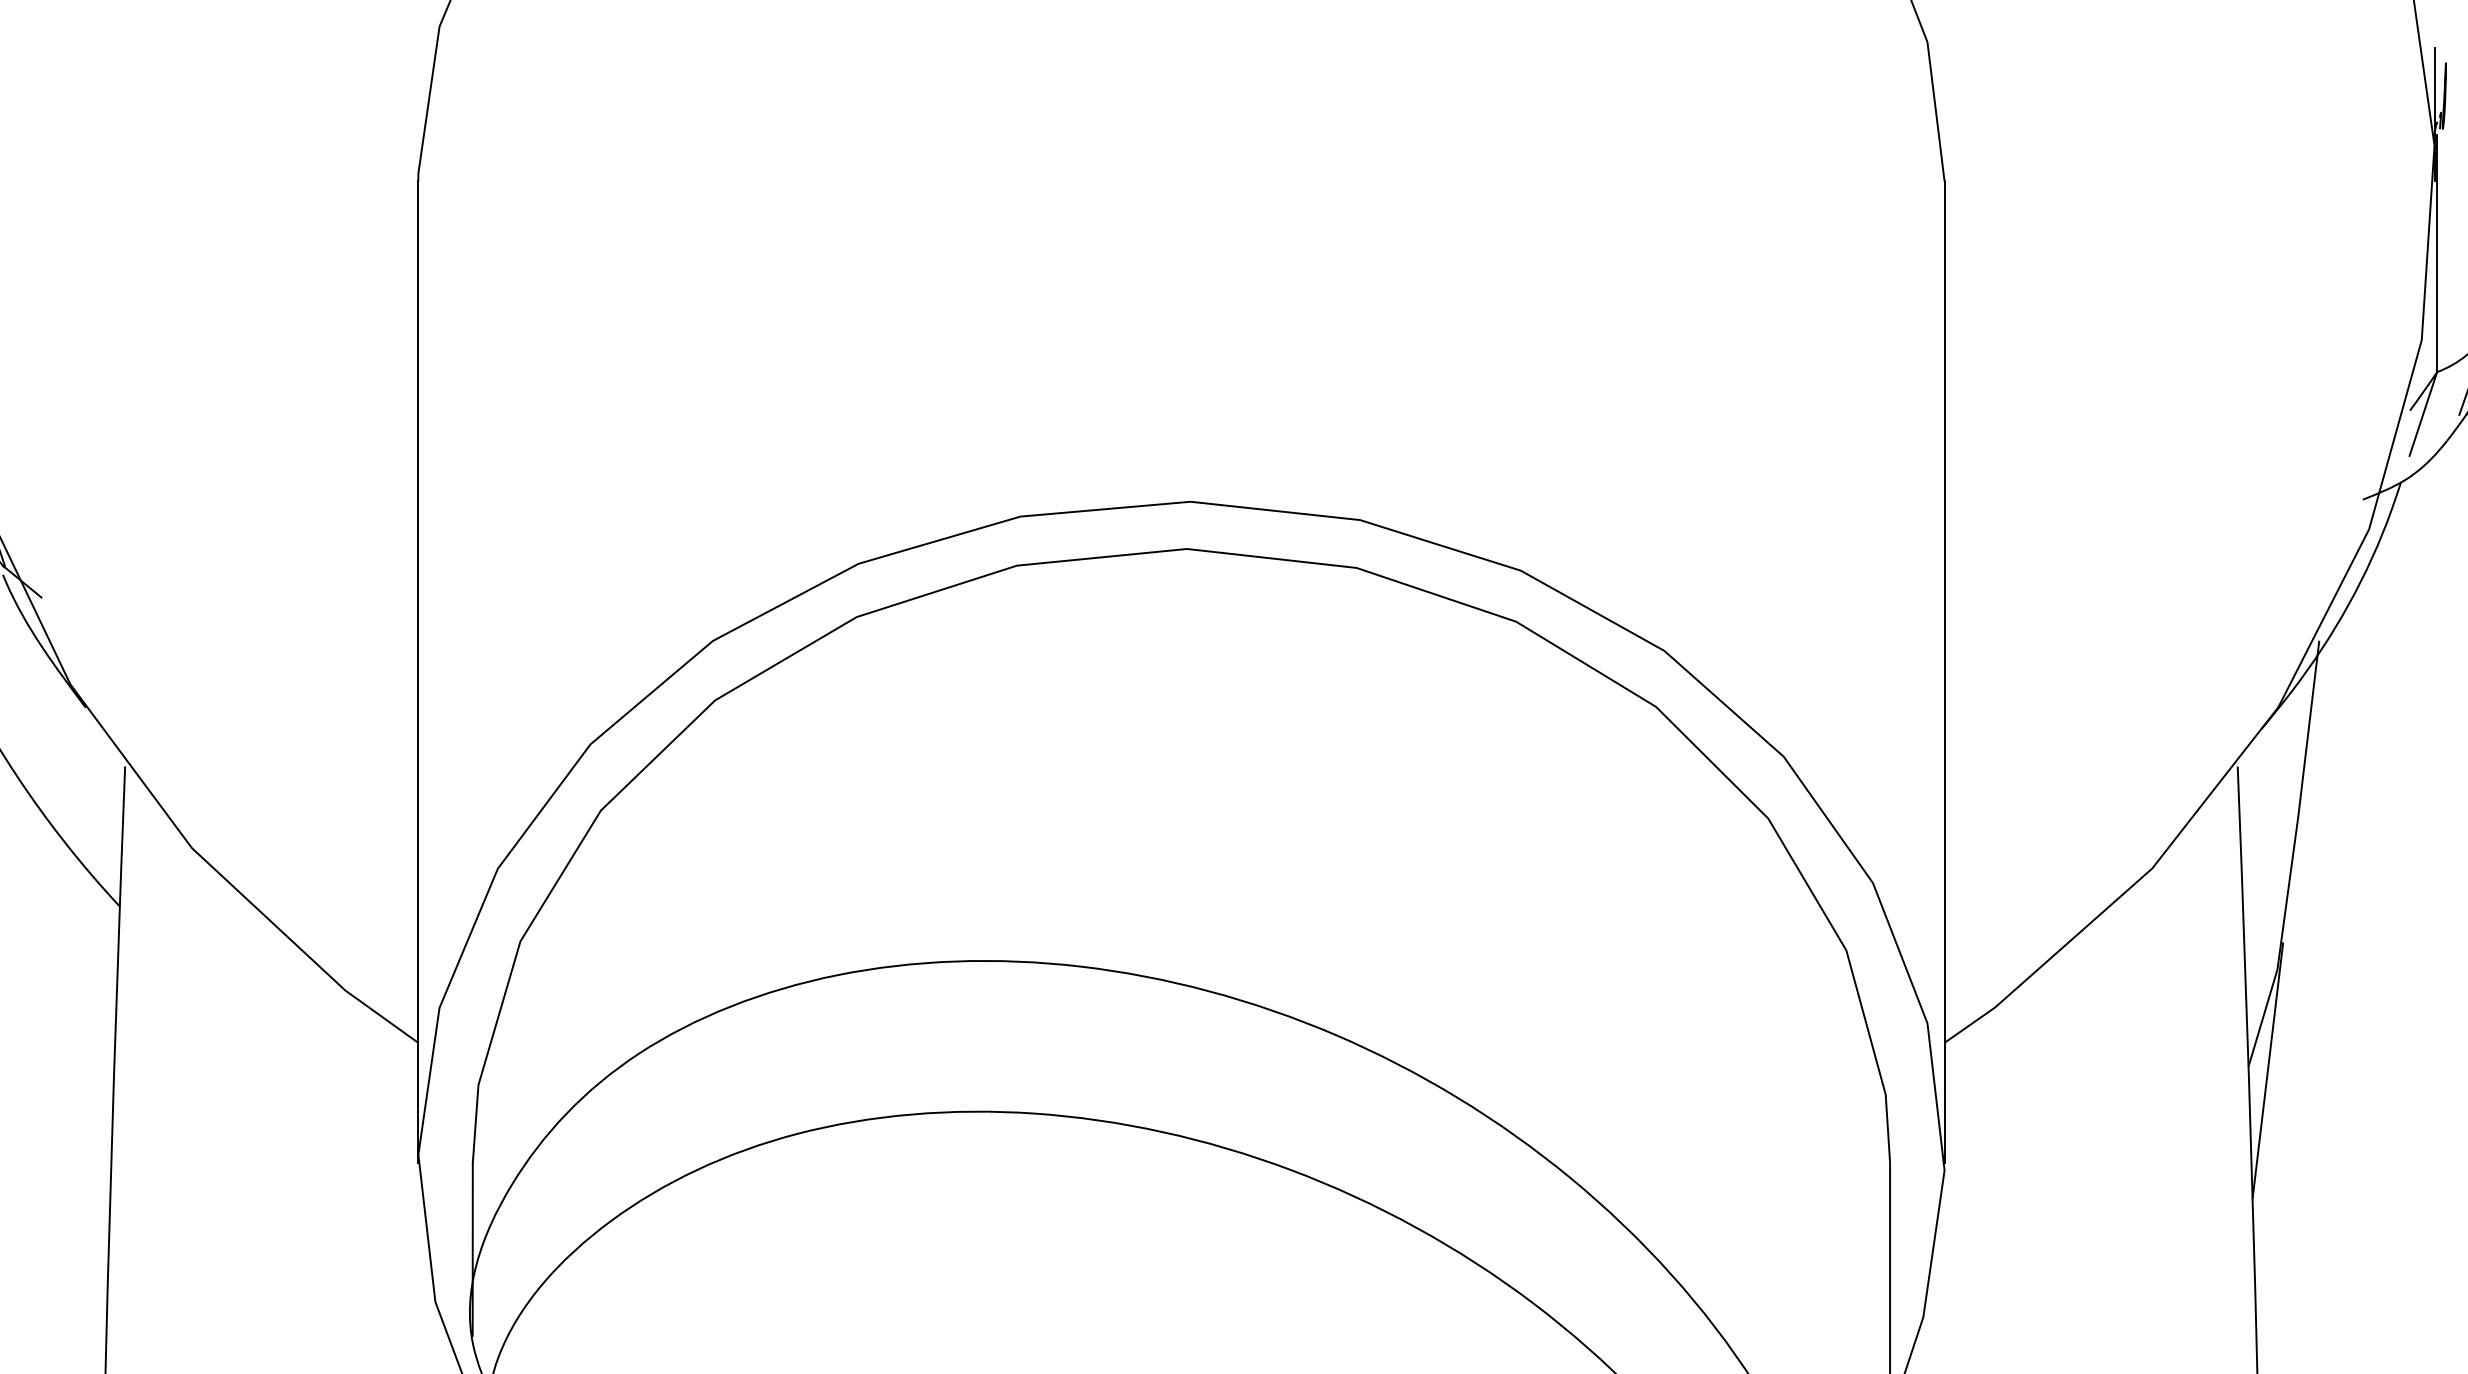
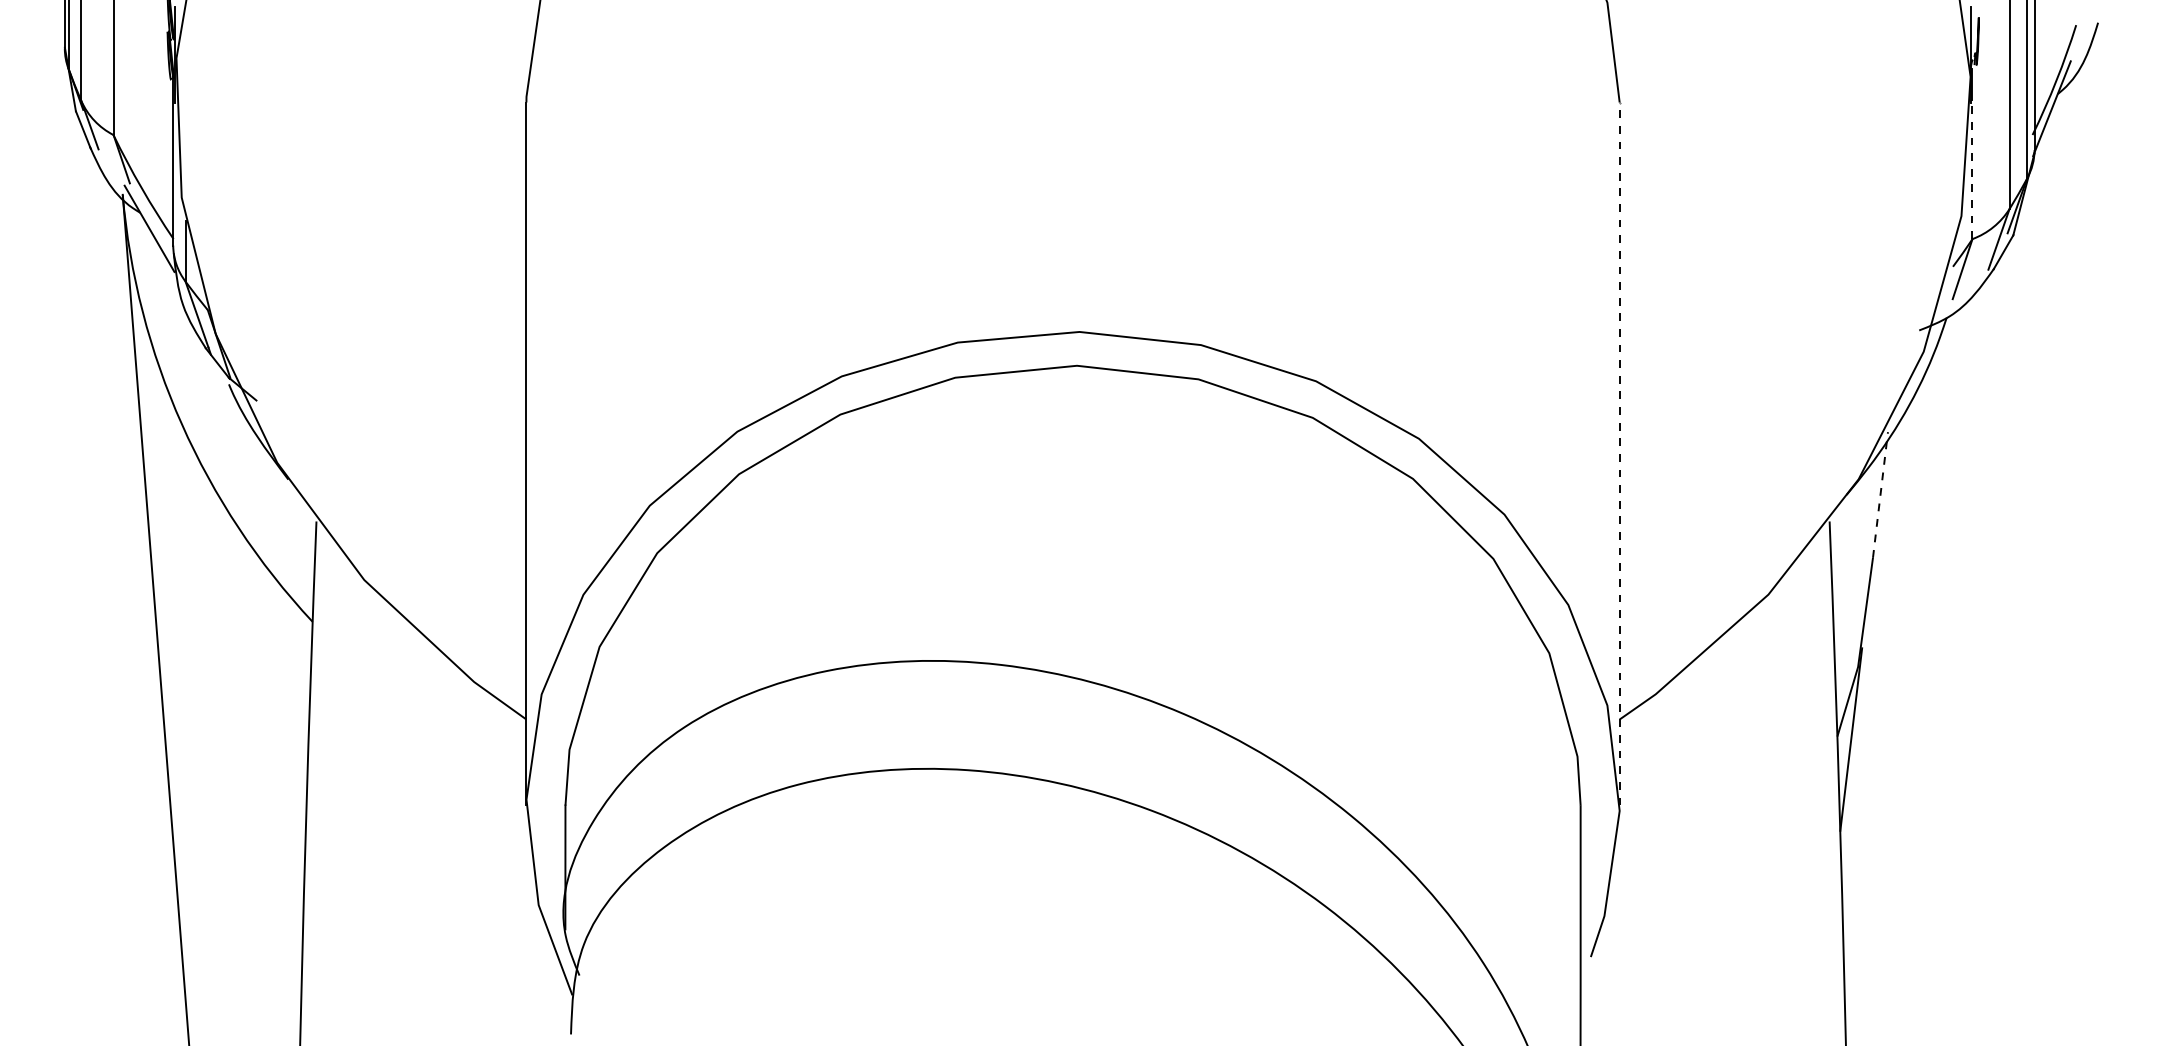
line: (2437, 276) -> (1972, 170), solid -> dashed
line: (1944, 671) -> (1619, 453), solid -> dashed
line: (2308, 728) -> (1880, 494), solid -> dashed

